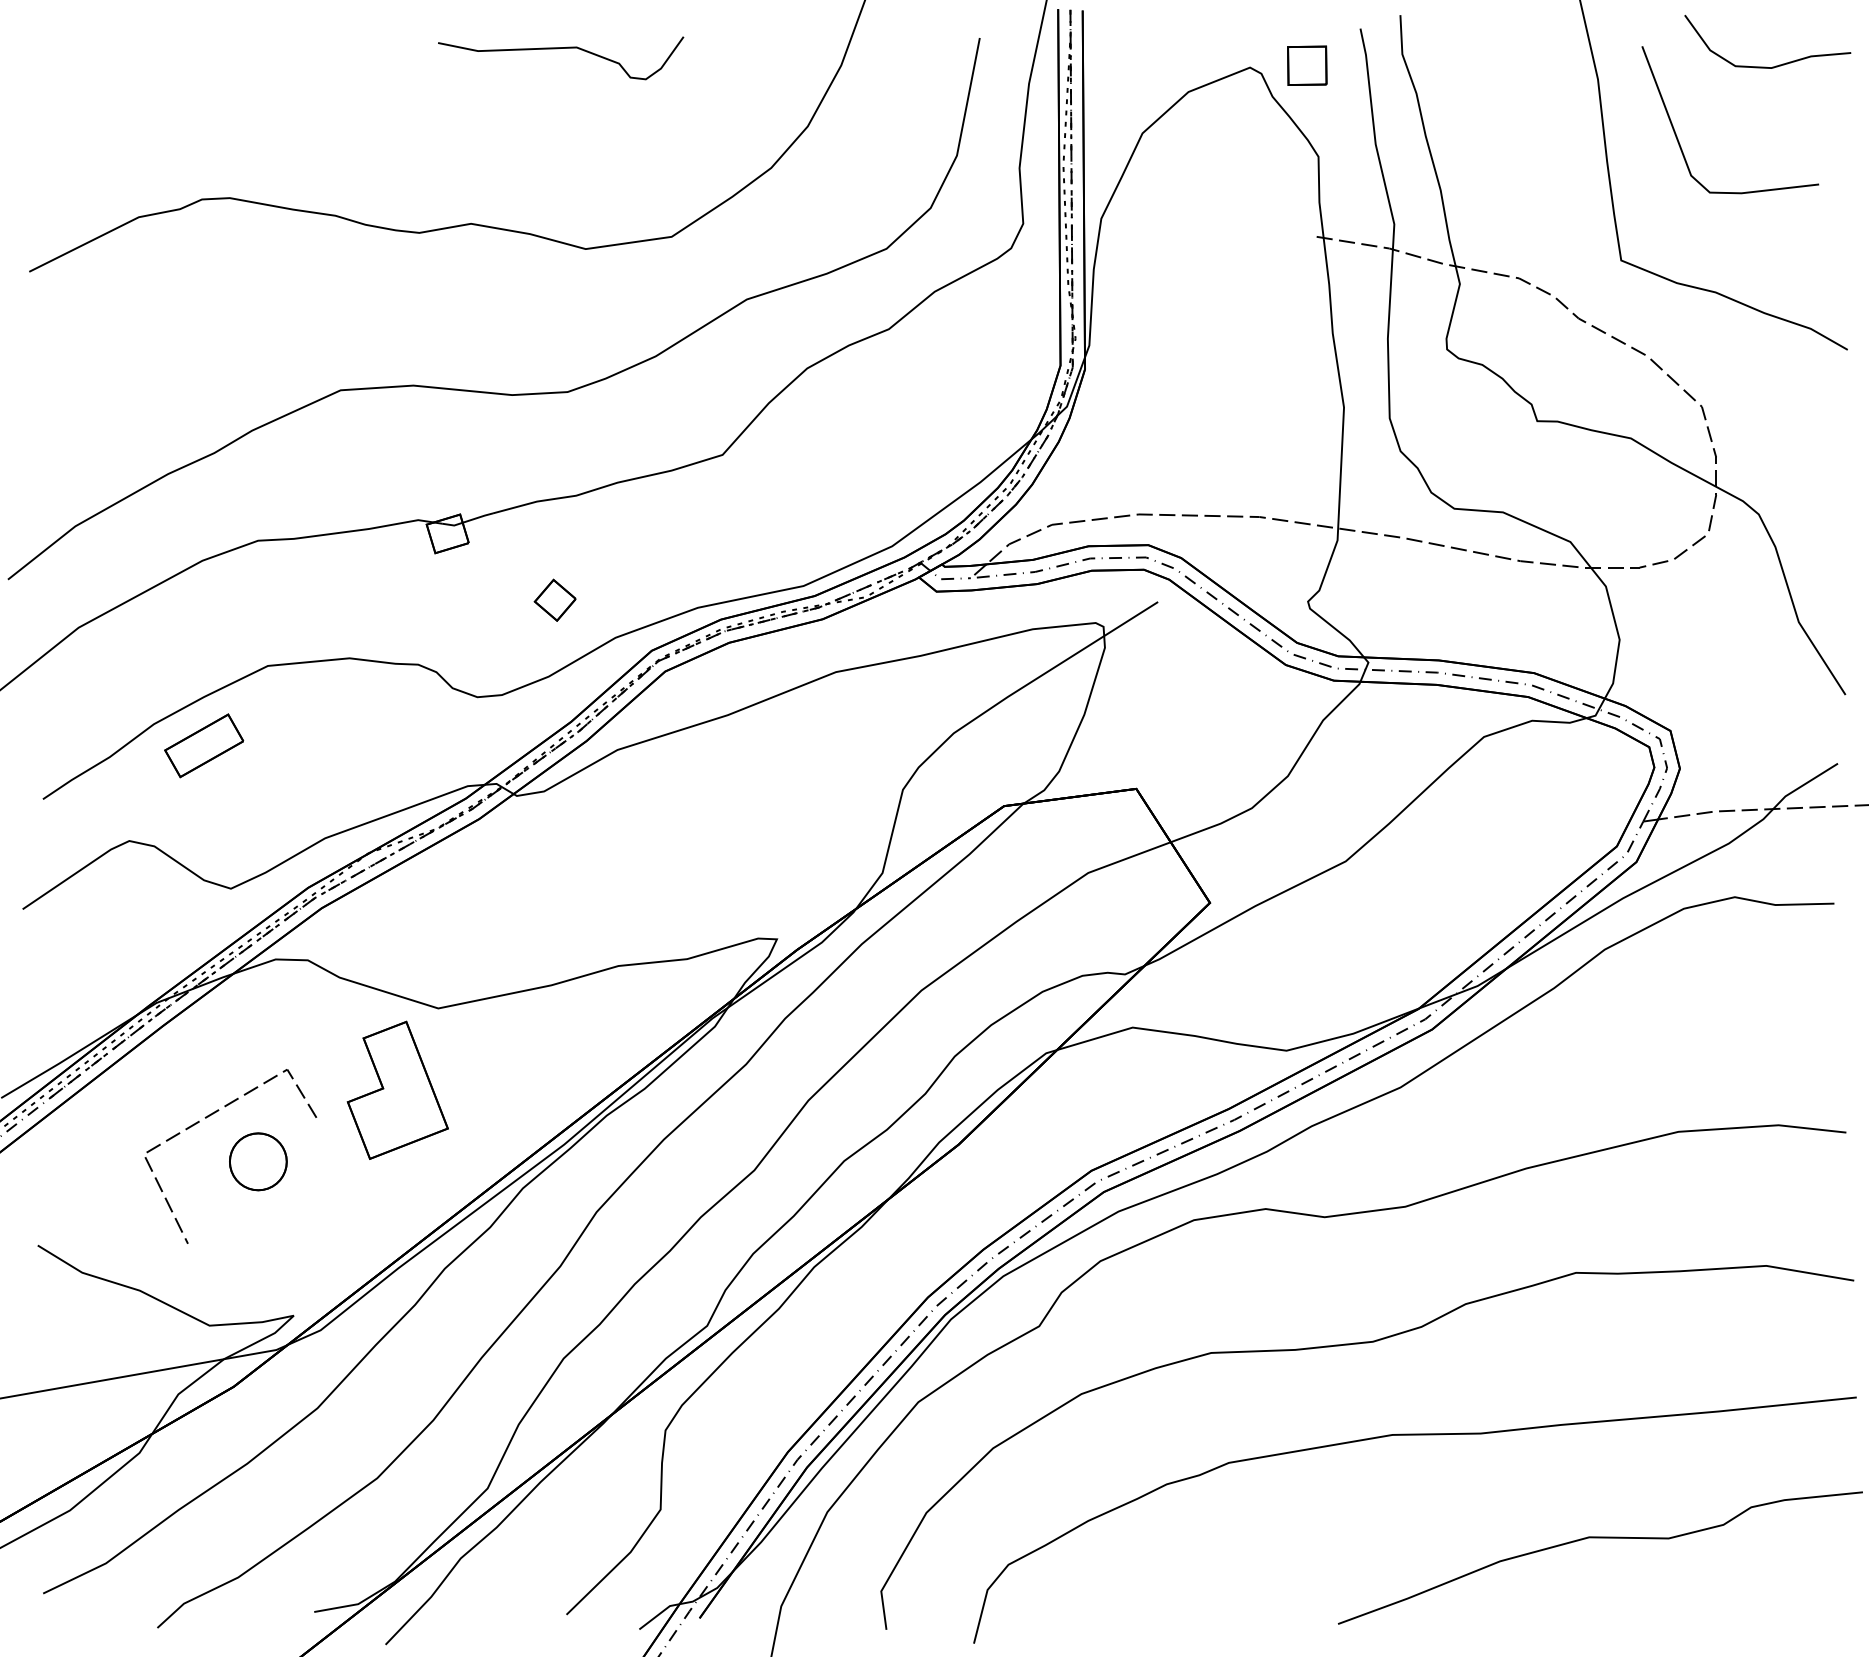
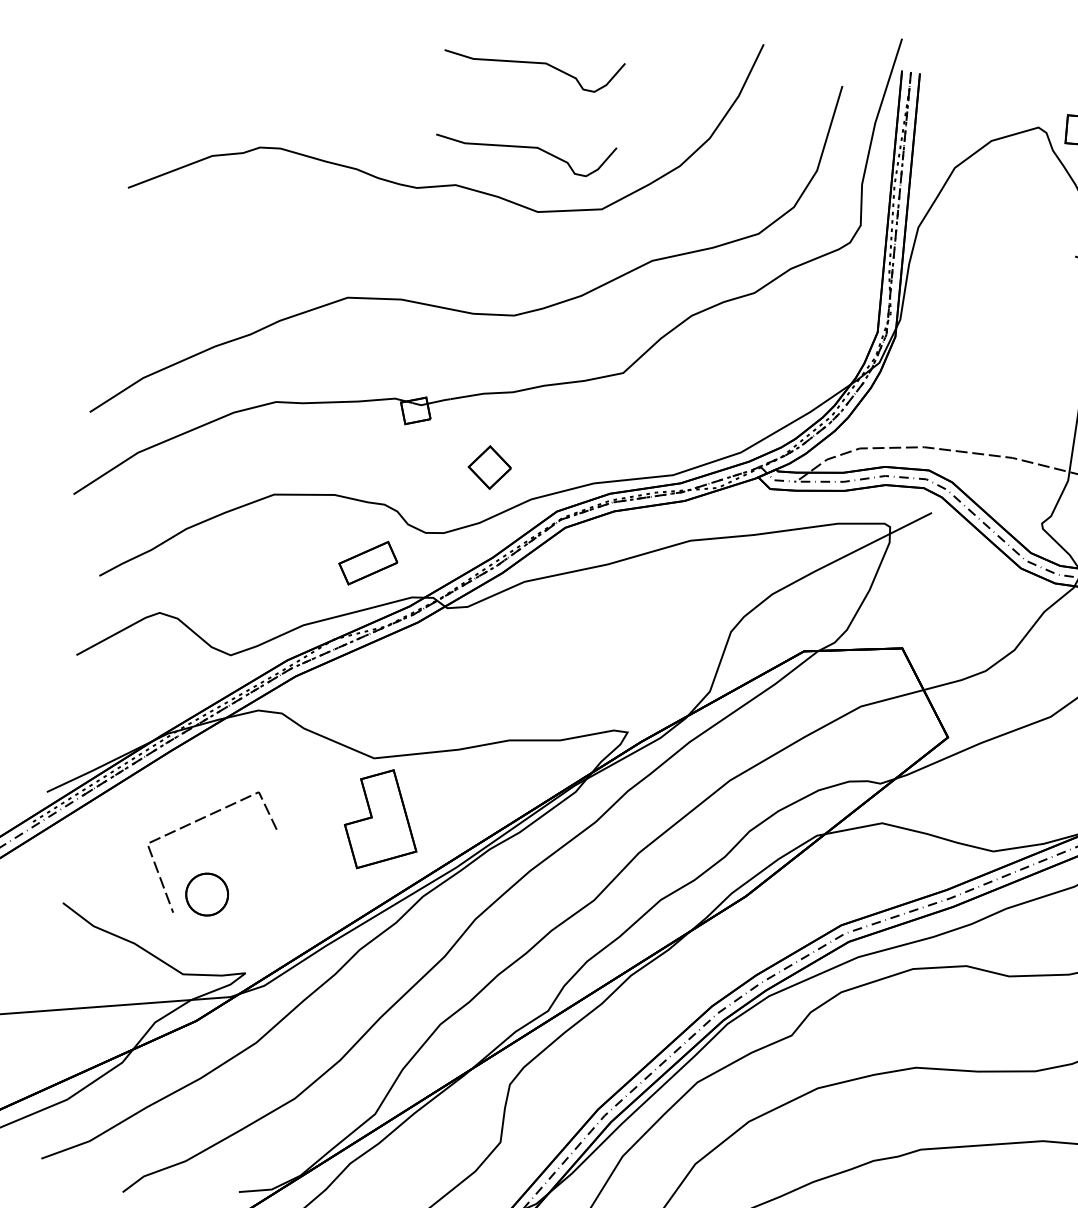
curve: (557, 164) -> (523, 147), added
part: (554, 599) -> (489, 466), size x1.4
part: (204, 745) -> (368, 562), moved
part: (397, 1089) -> (382, 819), moved
part: (258, 1161) -> (207, 894), moved

